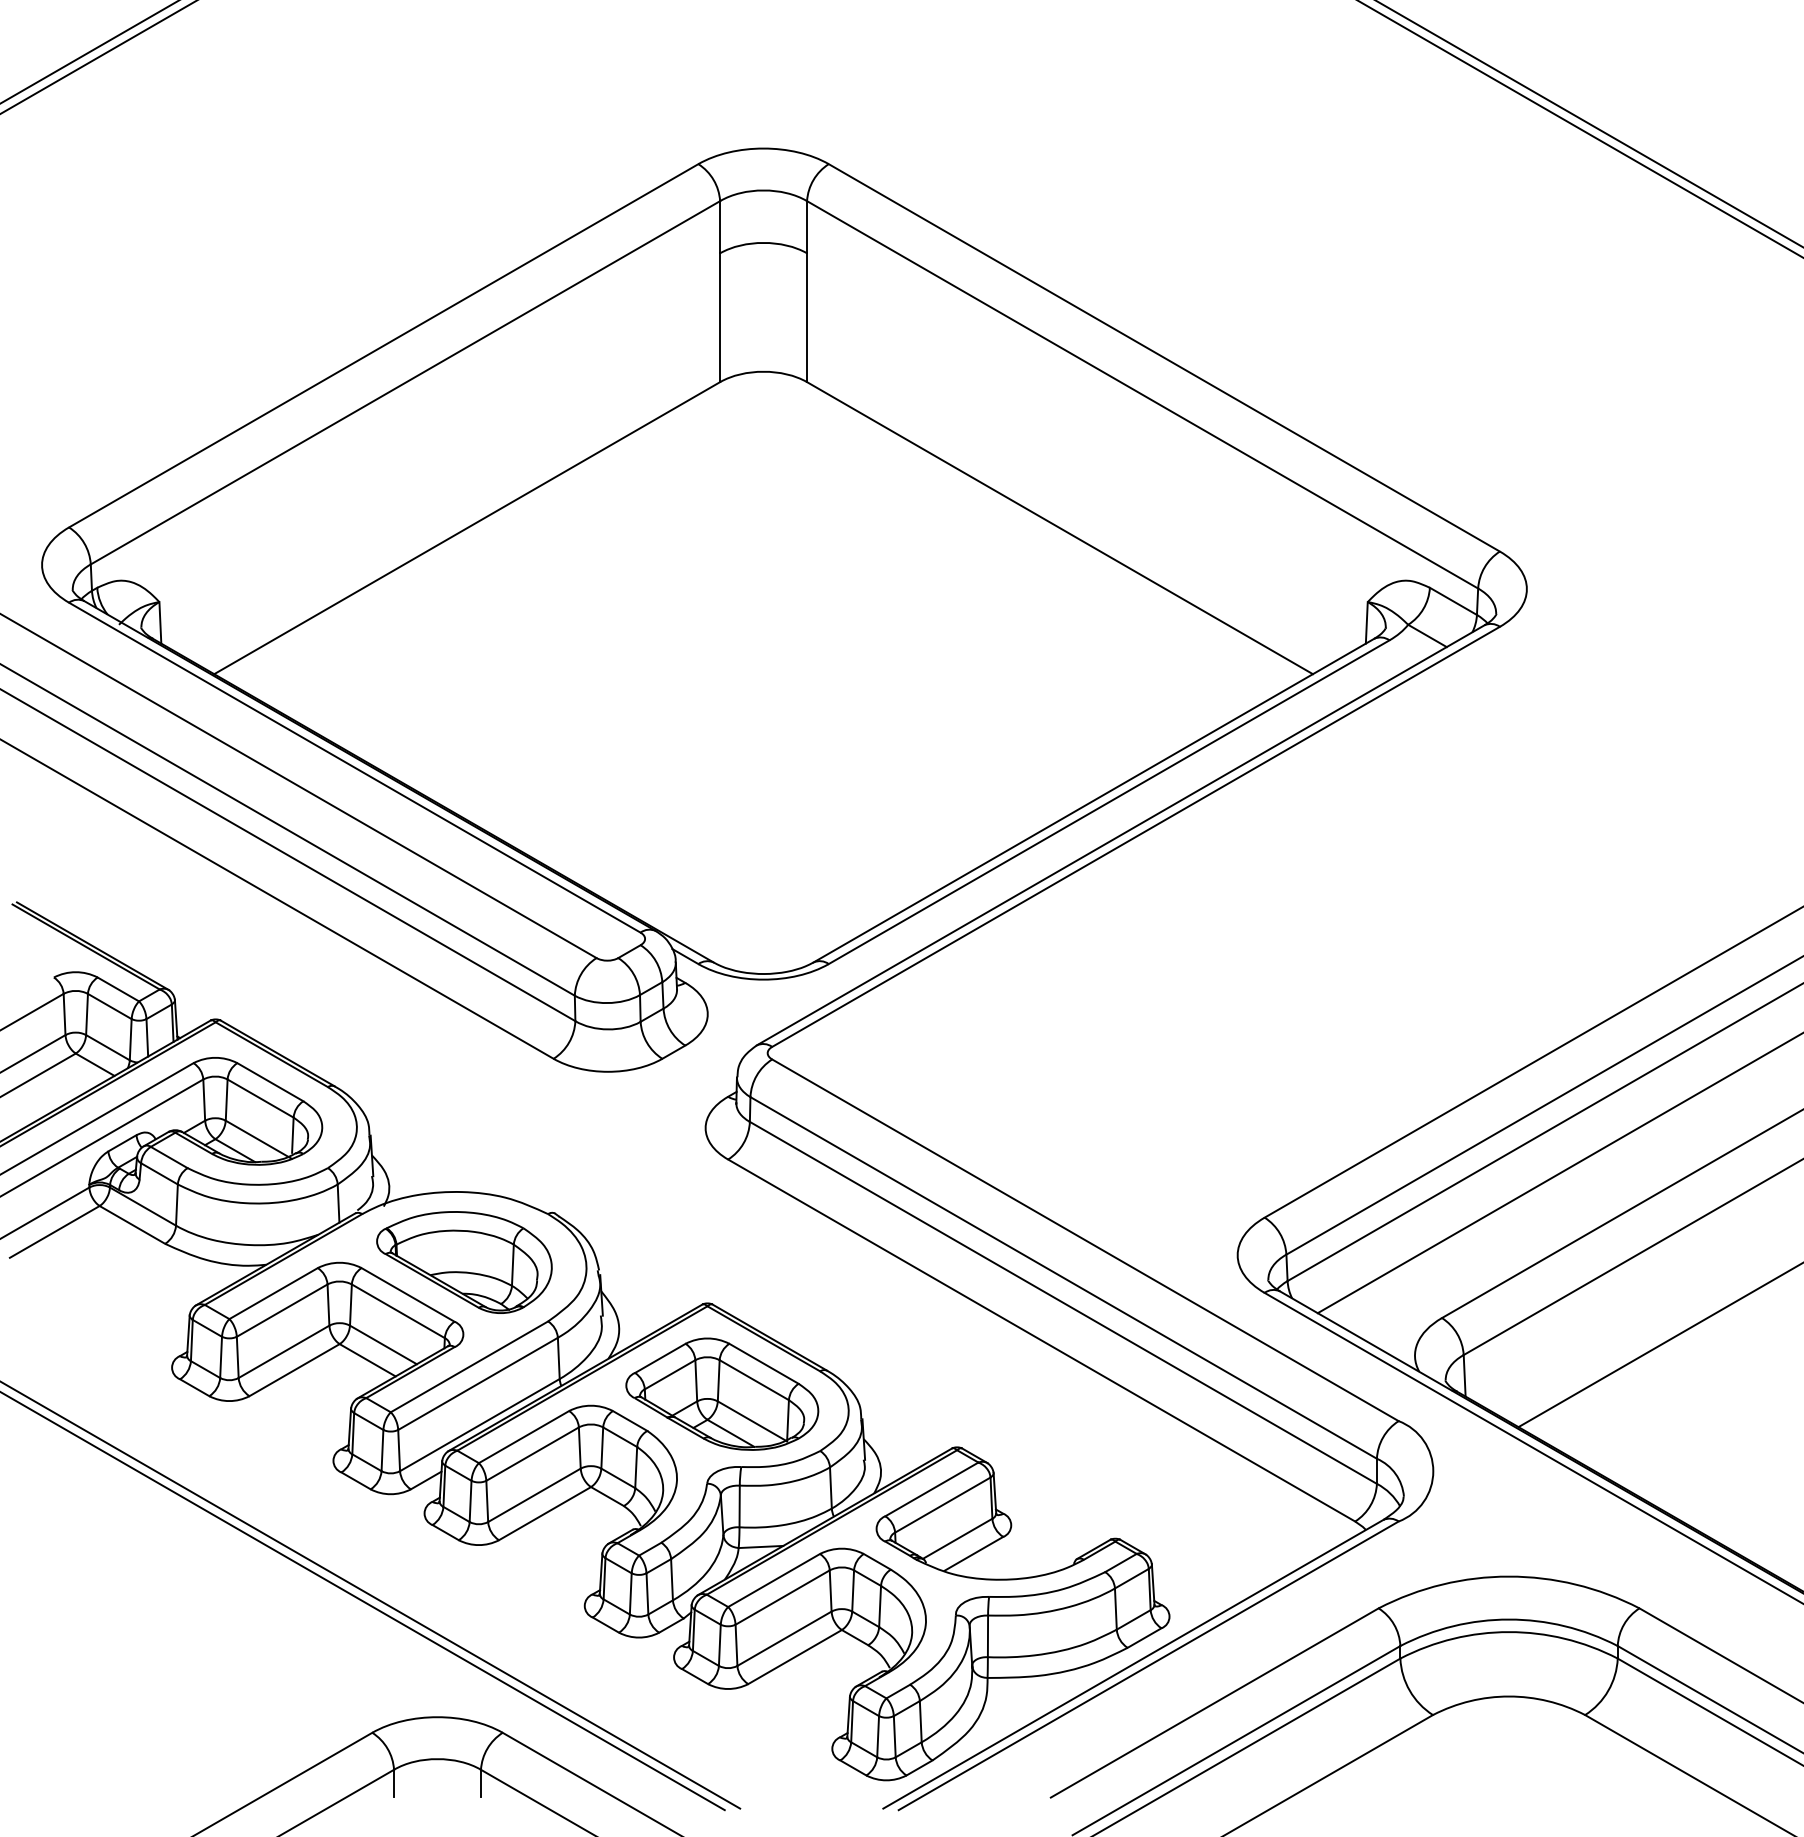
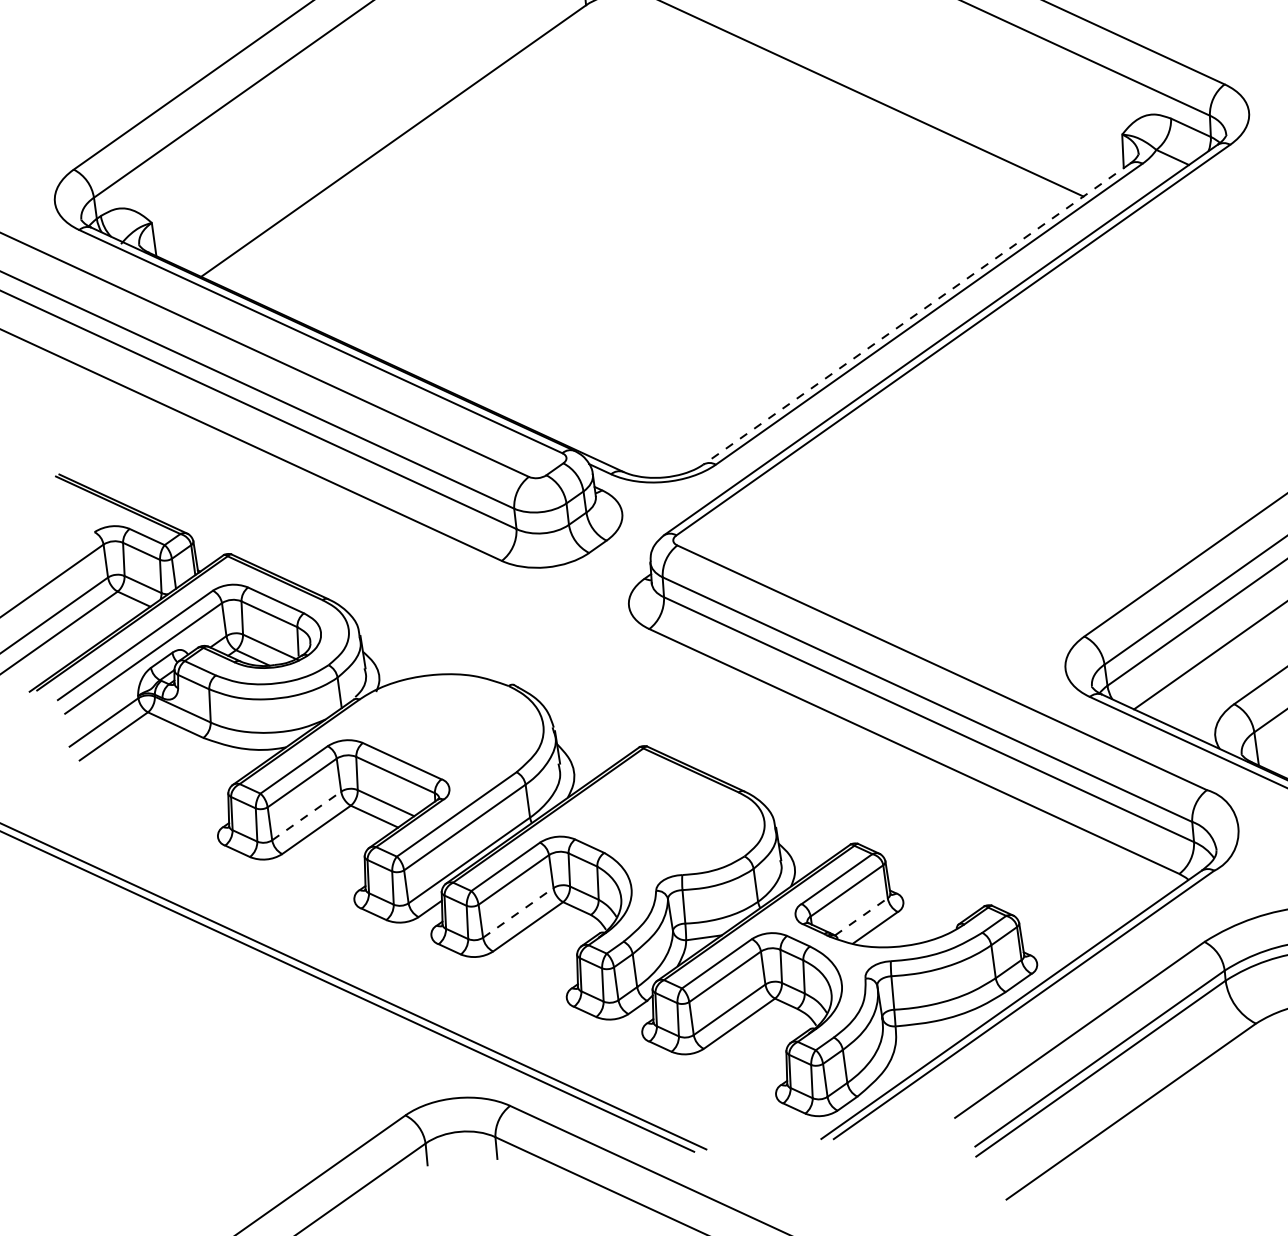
line: (1093, 800) -> (916, 314), solid -> dashed
part: (464, 1262) -> (445, 731), removed
line: (284, 1351) -> (307, 815), solid -> dashed
part: (722, 1393) -> (661, 817), removed
line: (534, 1495) -> (518, 913), solid -> dashed
line: (958, 1538) -> (862, 916), solid -> dashed

